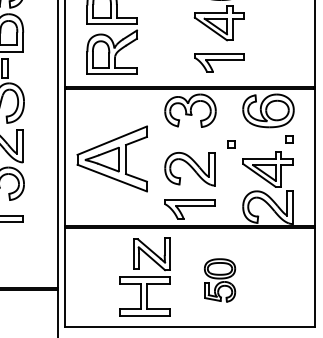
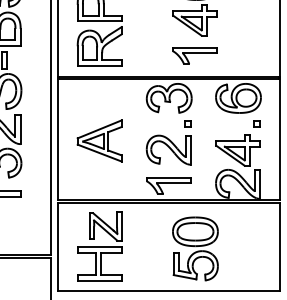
part: (231, 144) -> (187, 123), moved
part: (111, 158) -> (99, 140), size x0.71
part: (144, 276) -> (99, 246), moved
part: (219, 280) -> (194, 249), size x1.67

